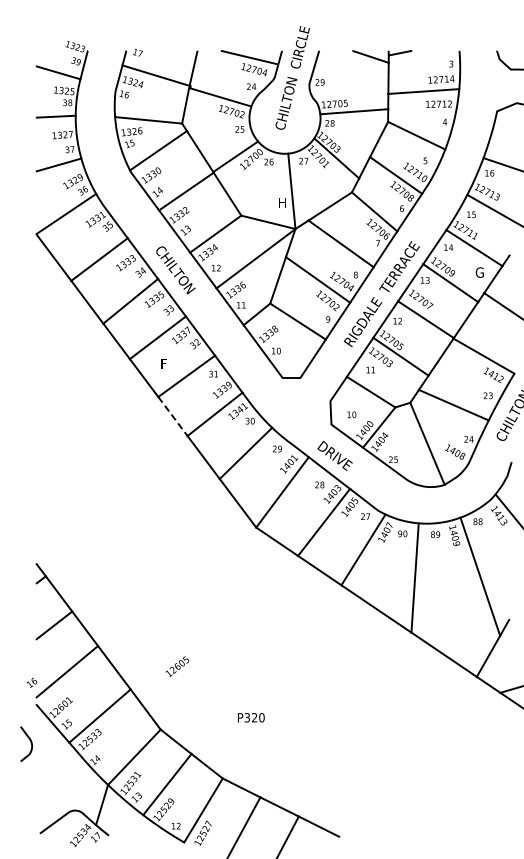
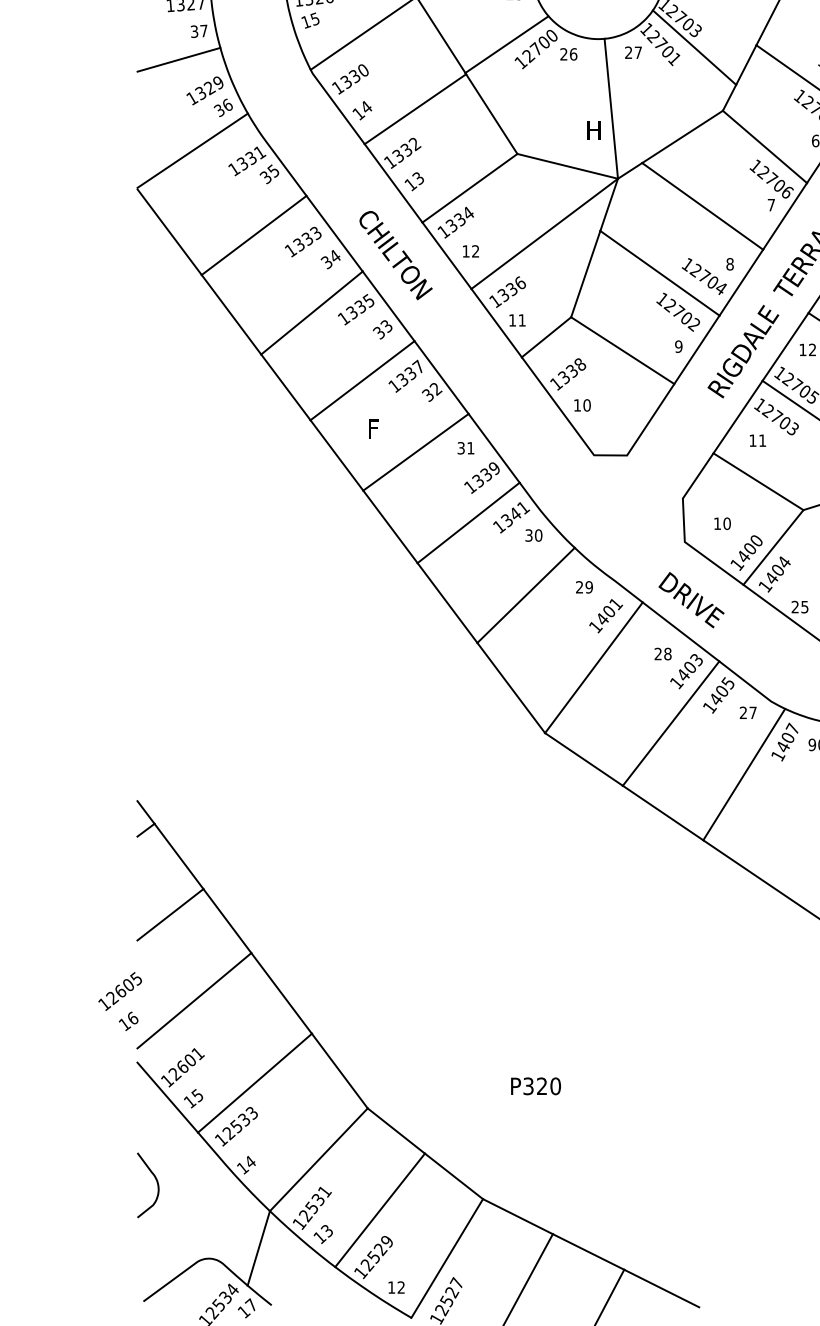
line: (173, 416) -> (391, 526), dashed -> solid
text: (176, 666) -> (118, 991), moved
curve: (30, 743) -> (155, 1184), moved

